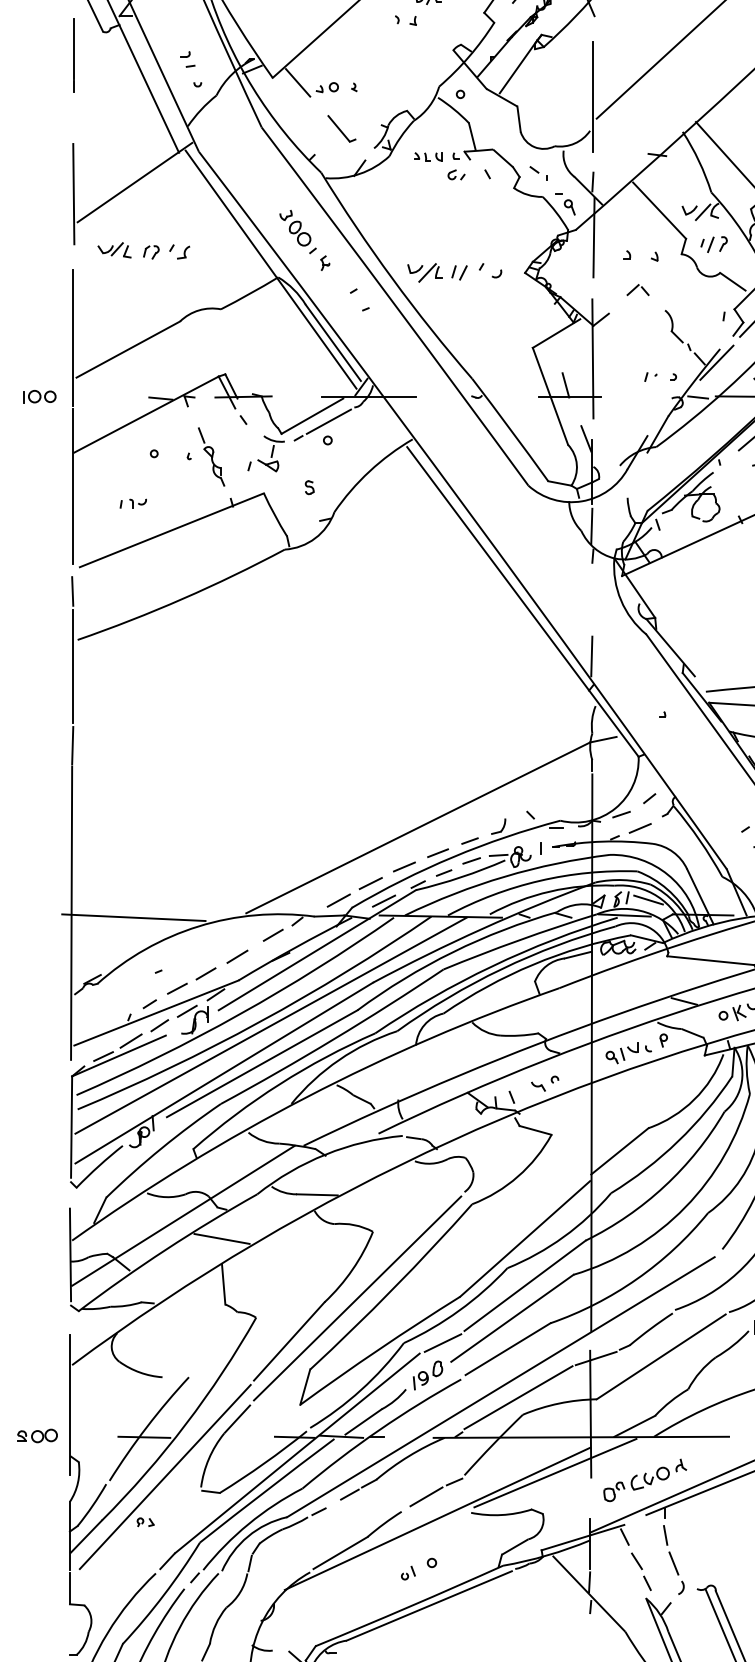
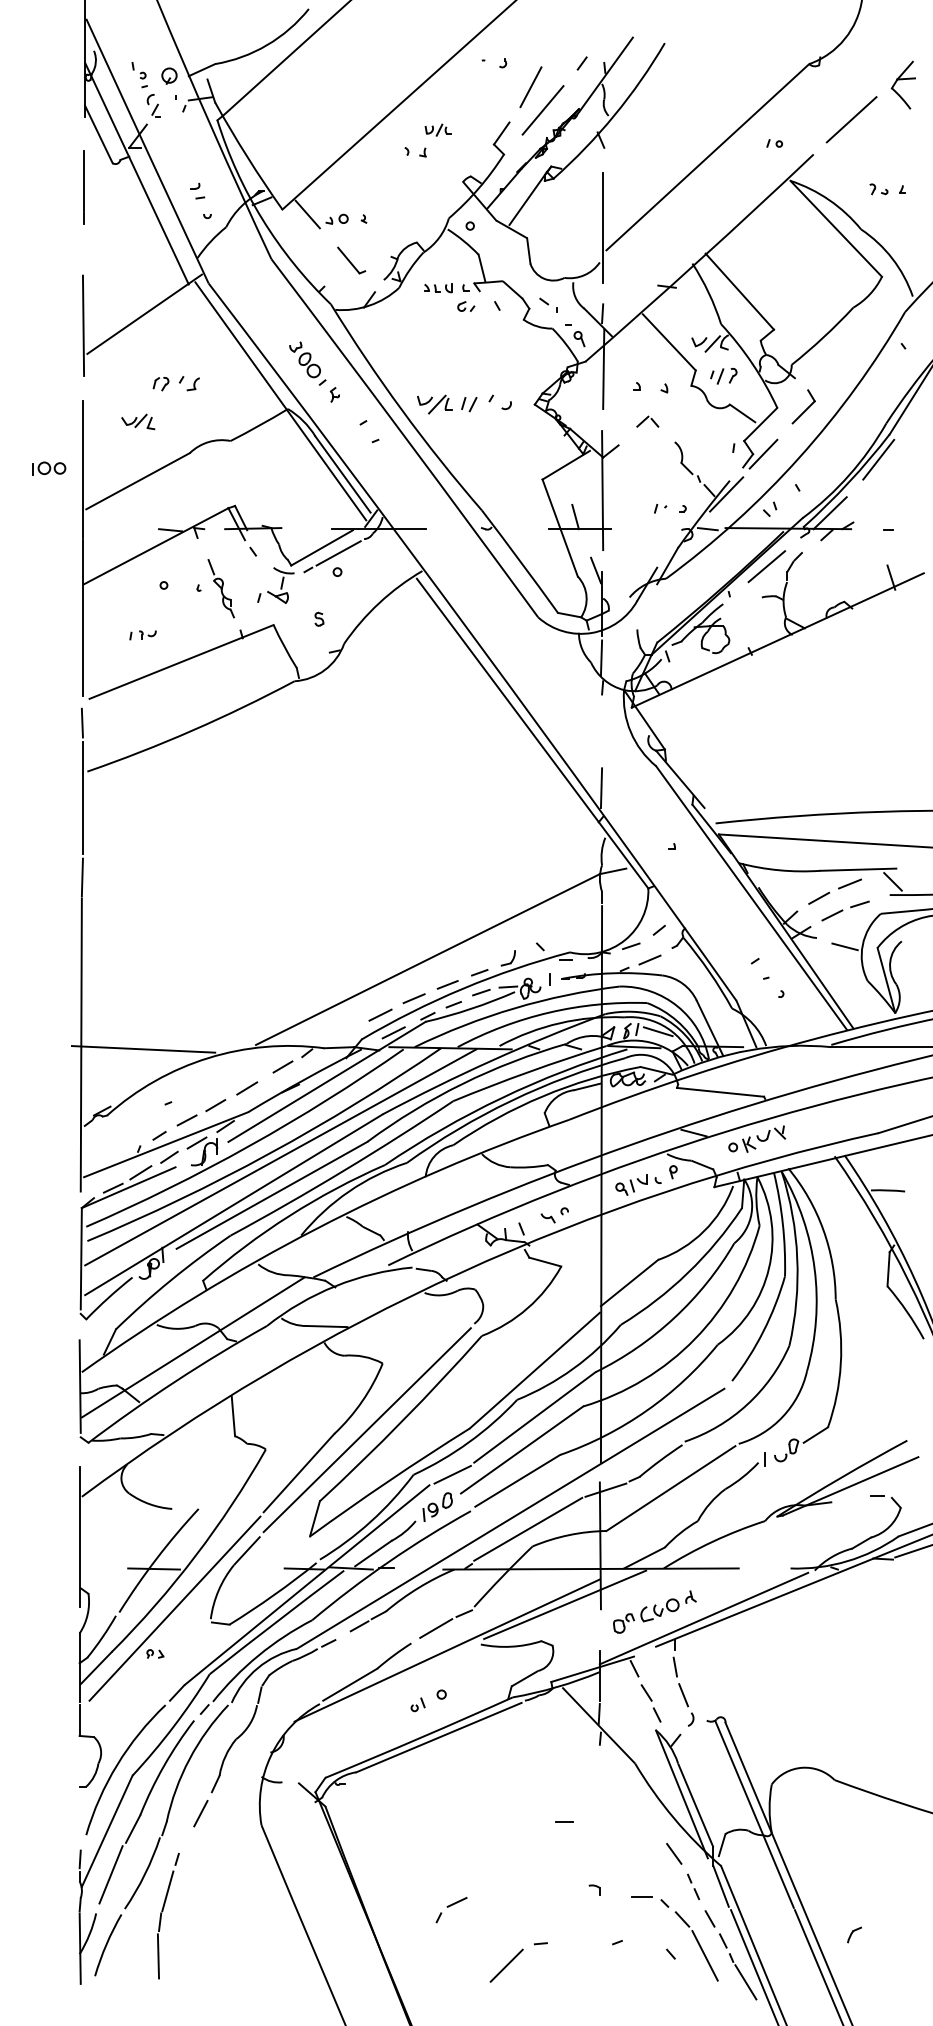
part: (114, 249) -> (138, 421), moved
part: (39, 396) -> (49, 468), moved
line: (338, 900) -> (348, 1032), removed
line: (221, 1238) -> (231, 1370), removed
part: (37, 1435) -> (47, 1567), removed

